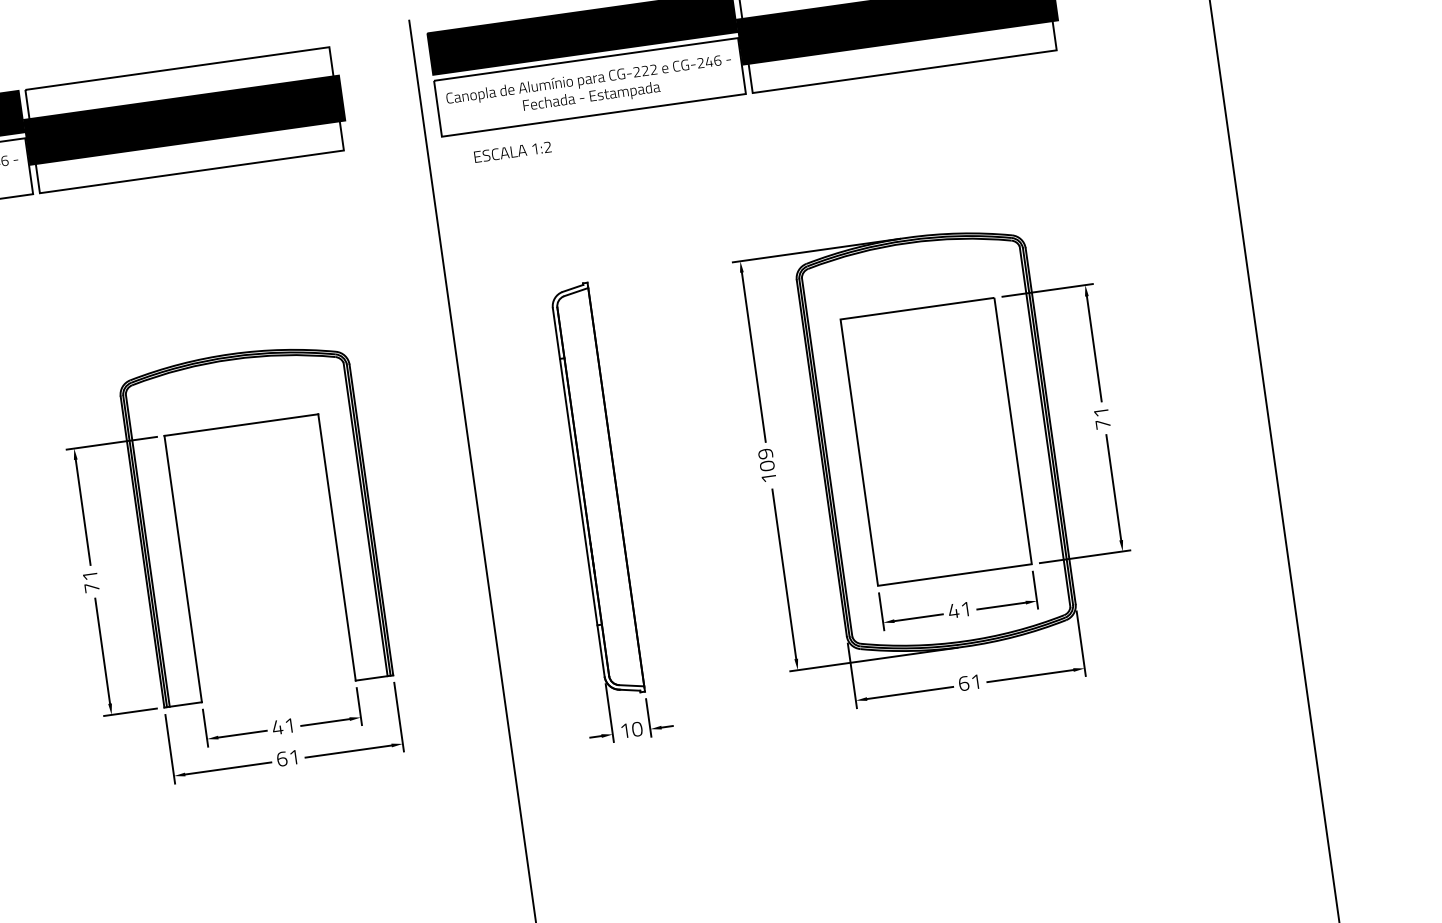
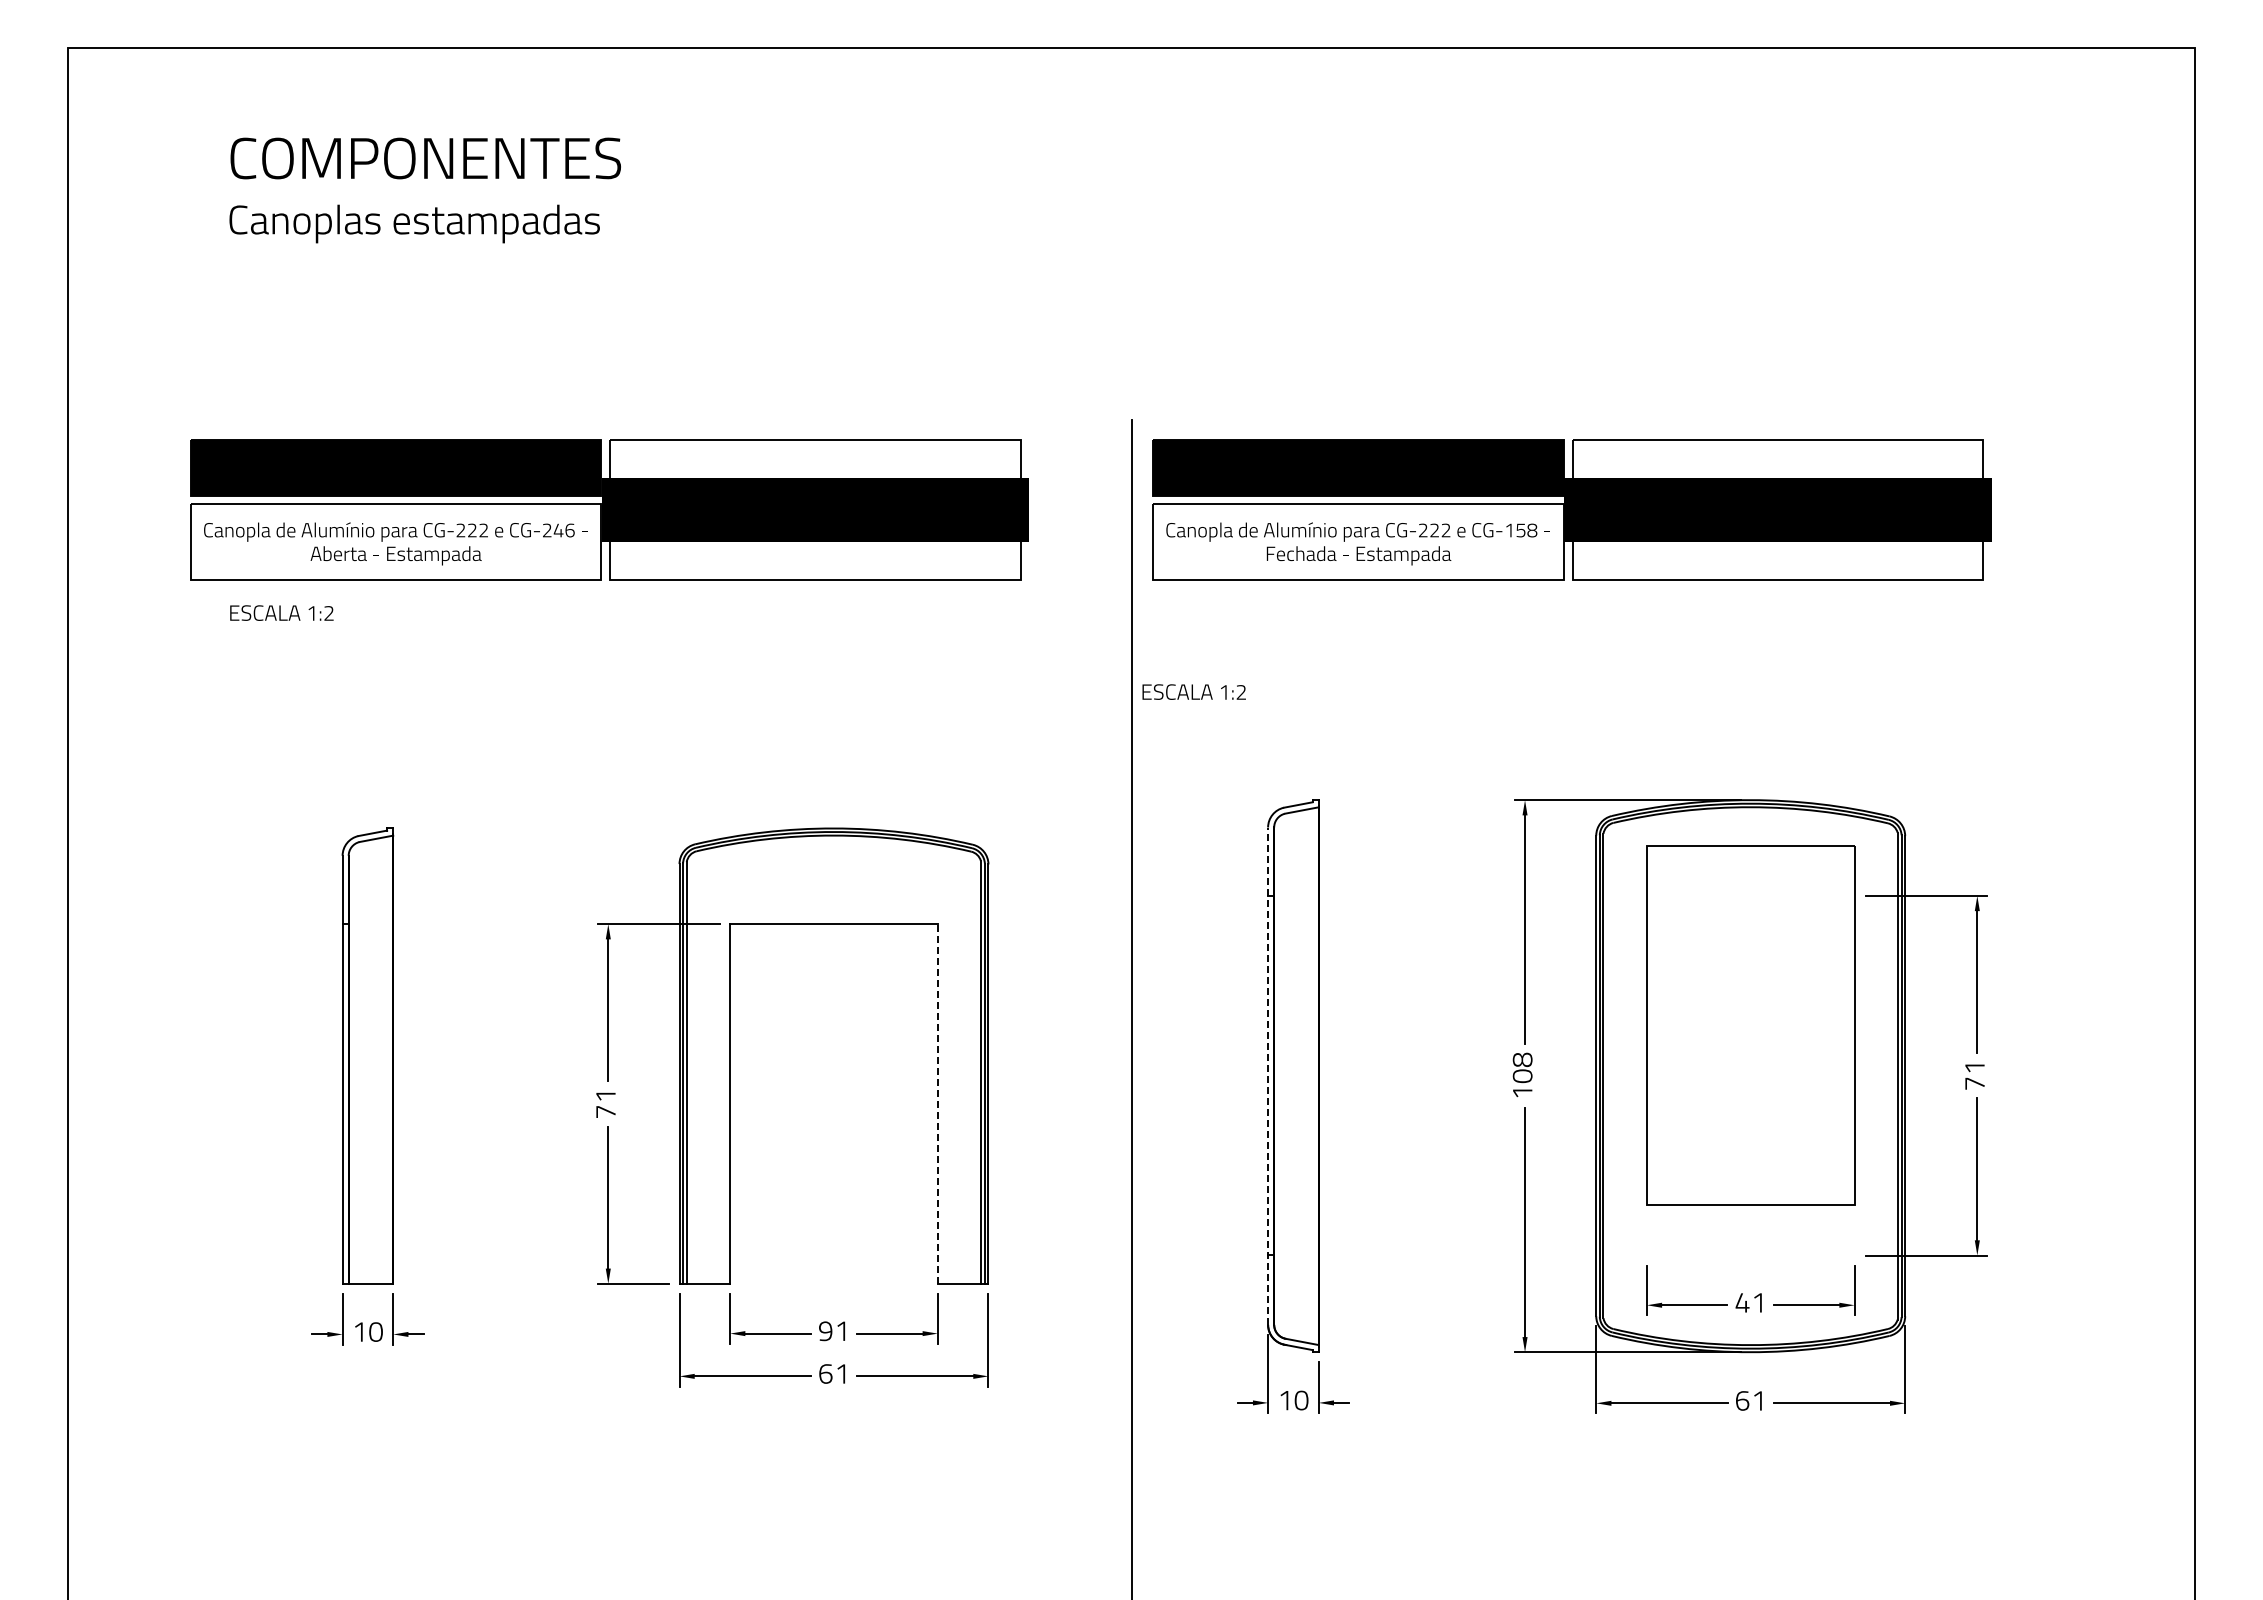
text: (709, 61) -> (1521, 530), CG-246 -> CG-158
text: (512, 151) -> (1193, 691), moved
part: (936, 441) -> (1750, 1025), moved
text: (765, 453) -> (1522, 1059), 109 -> 108
line: (579, 492) -> (1268, 1076), solid -> dashed
line: (336, 547) -> (937, 1104), solid -> dashed
text: (277, 727) -> (825, 1331), 41 -> 91

